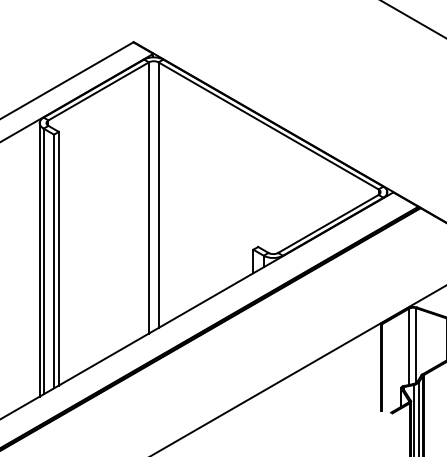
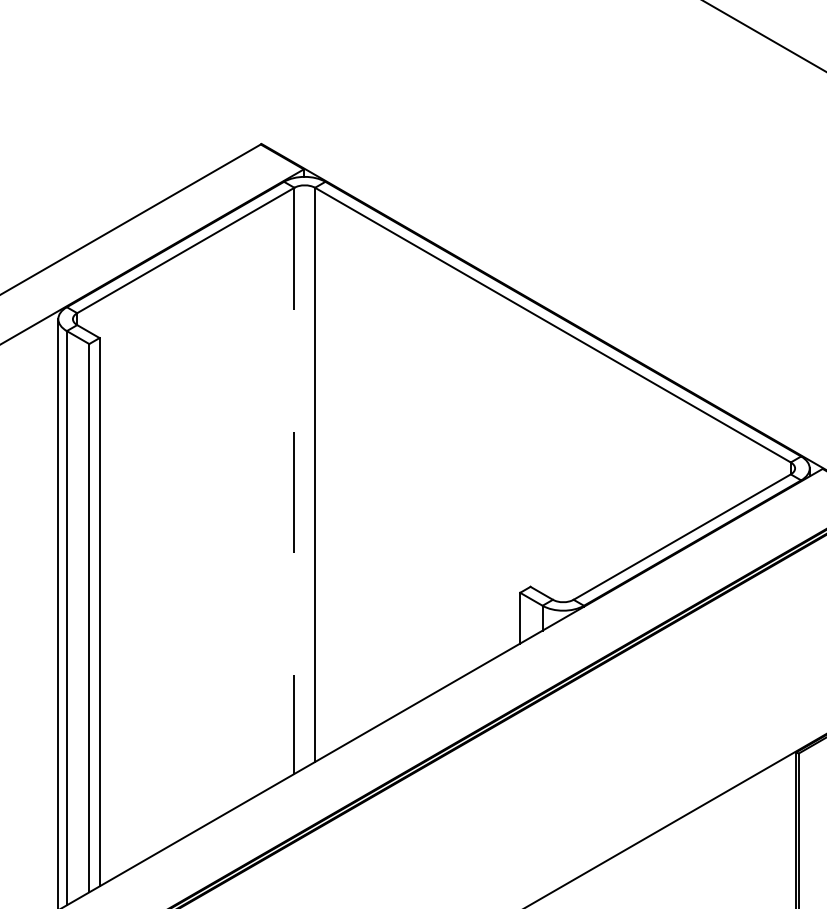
line: (148, 197) -> (293, 479), solid -> dashed

